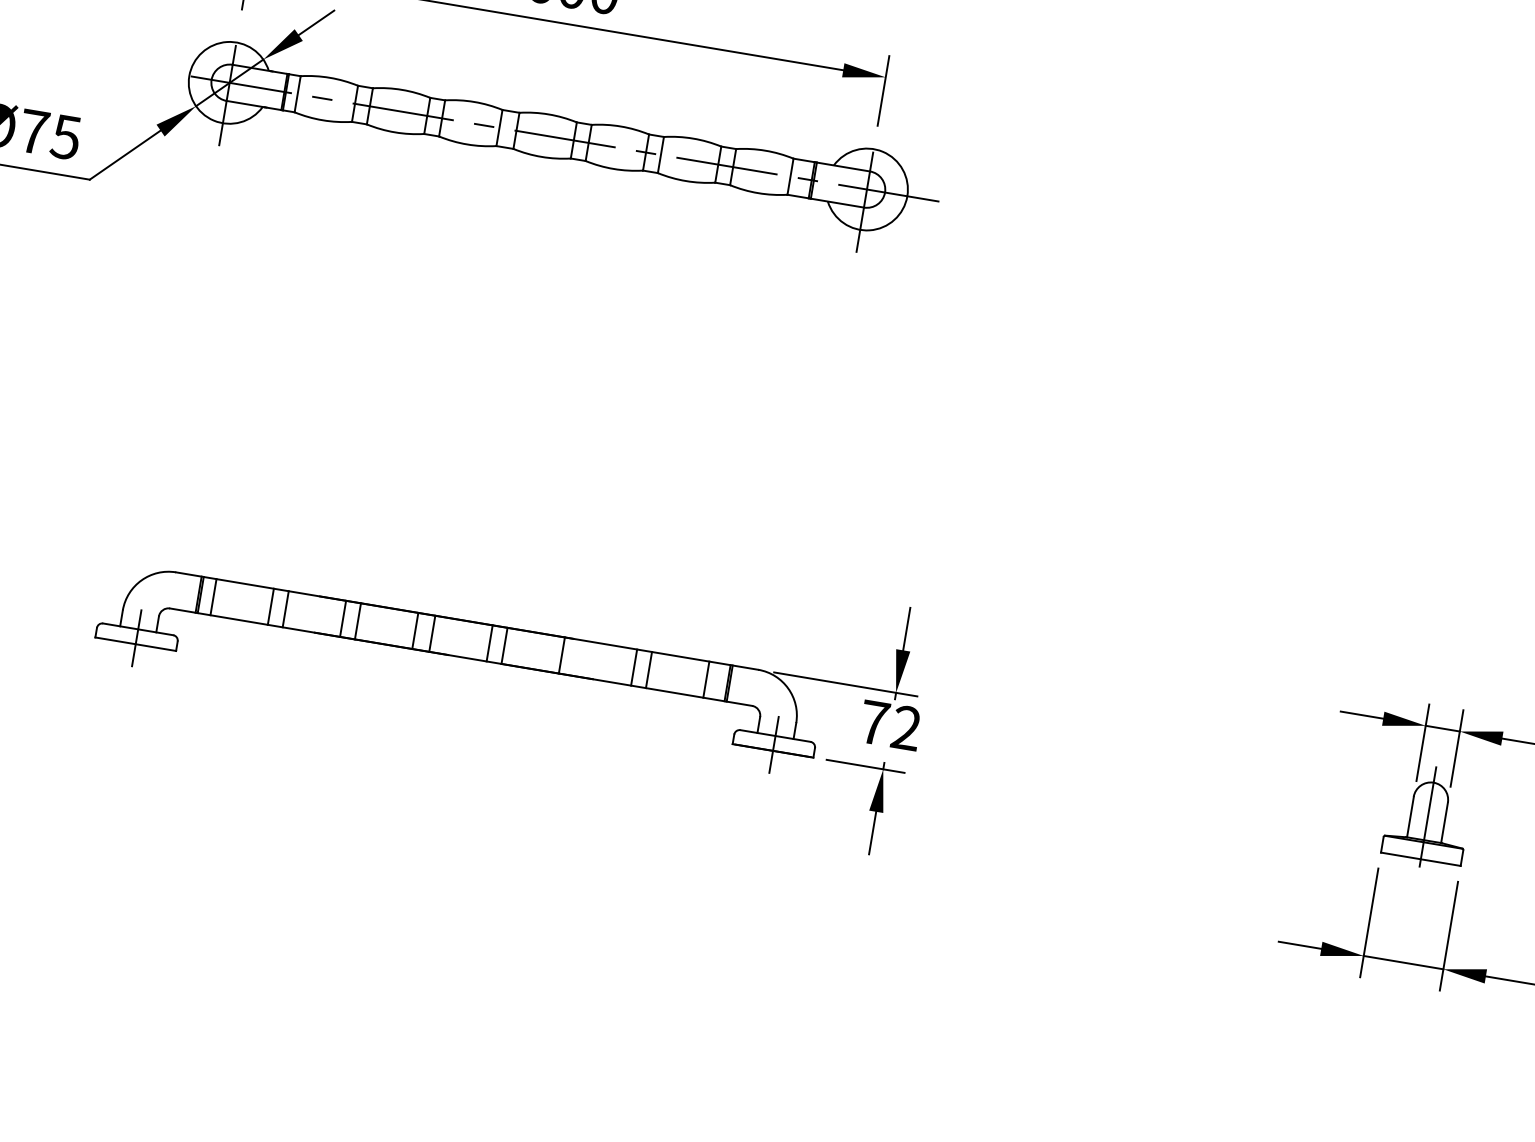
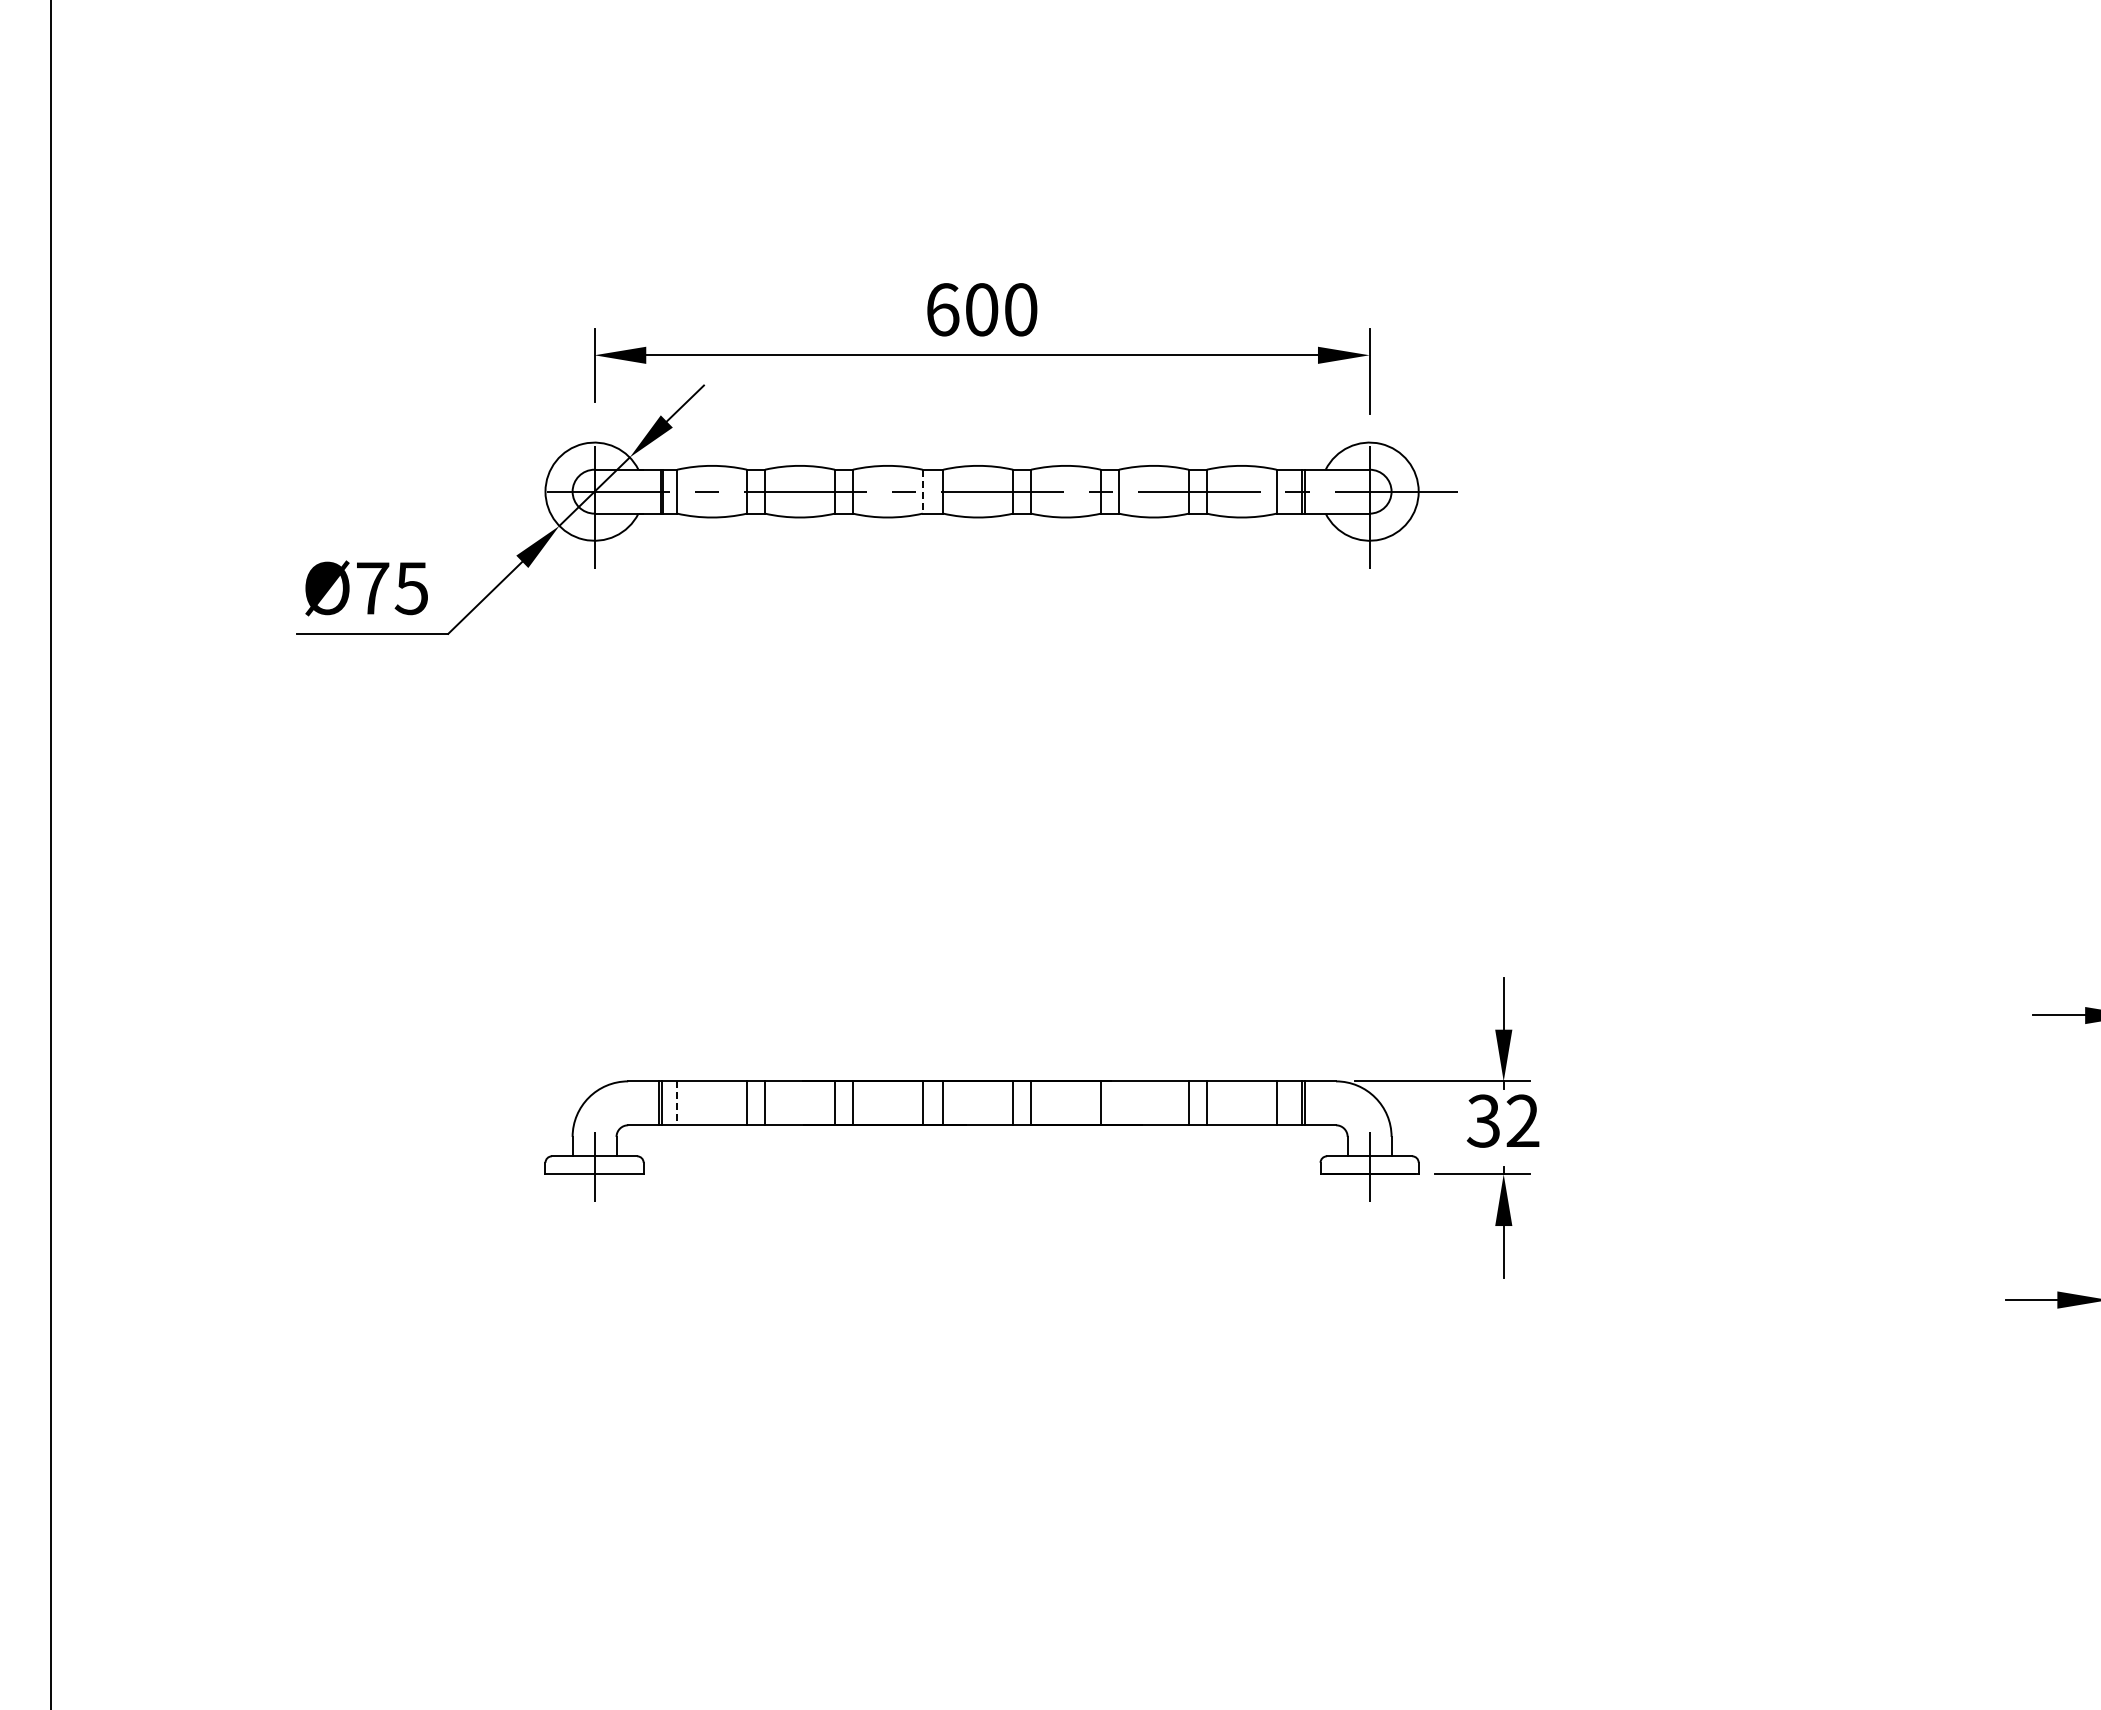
line: (499, 127) -> (922, 491), solid -> dashed
line: (213, 597) -> (677, 1103), solid -> dashed
text: (874, 722) -> (1483, 1120), 72 -> 32

